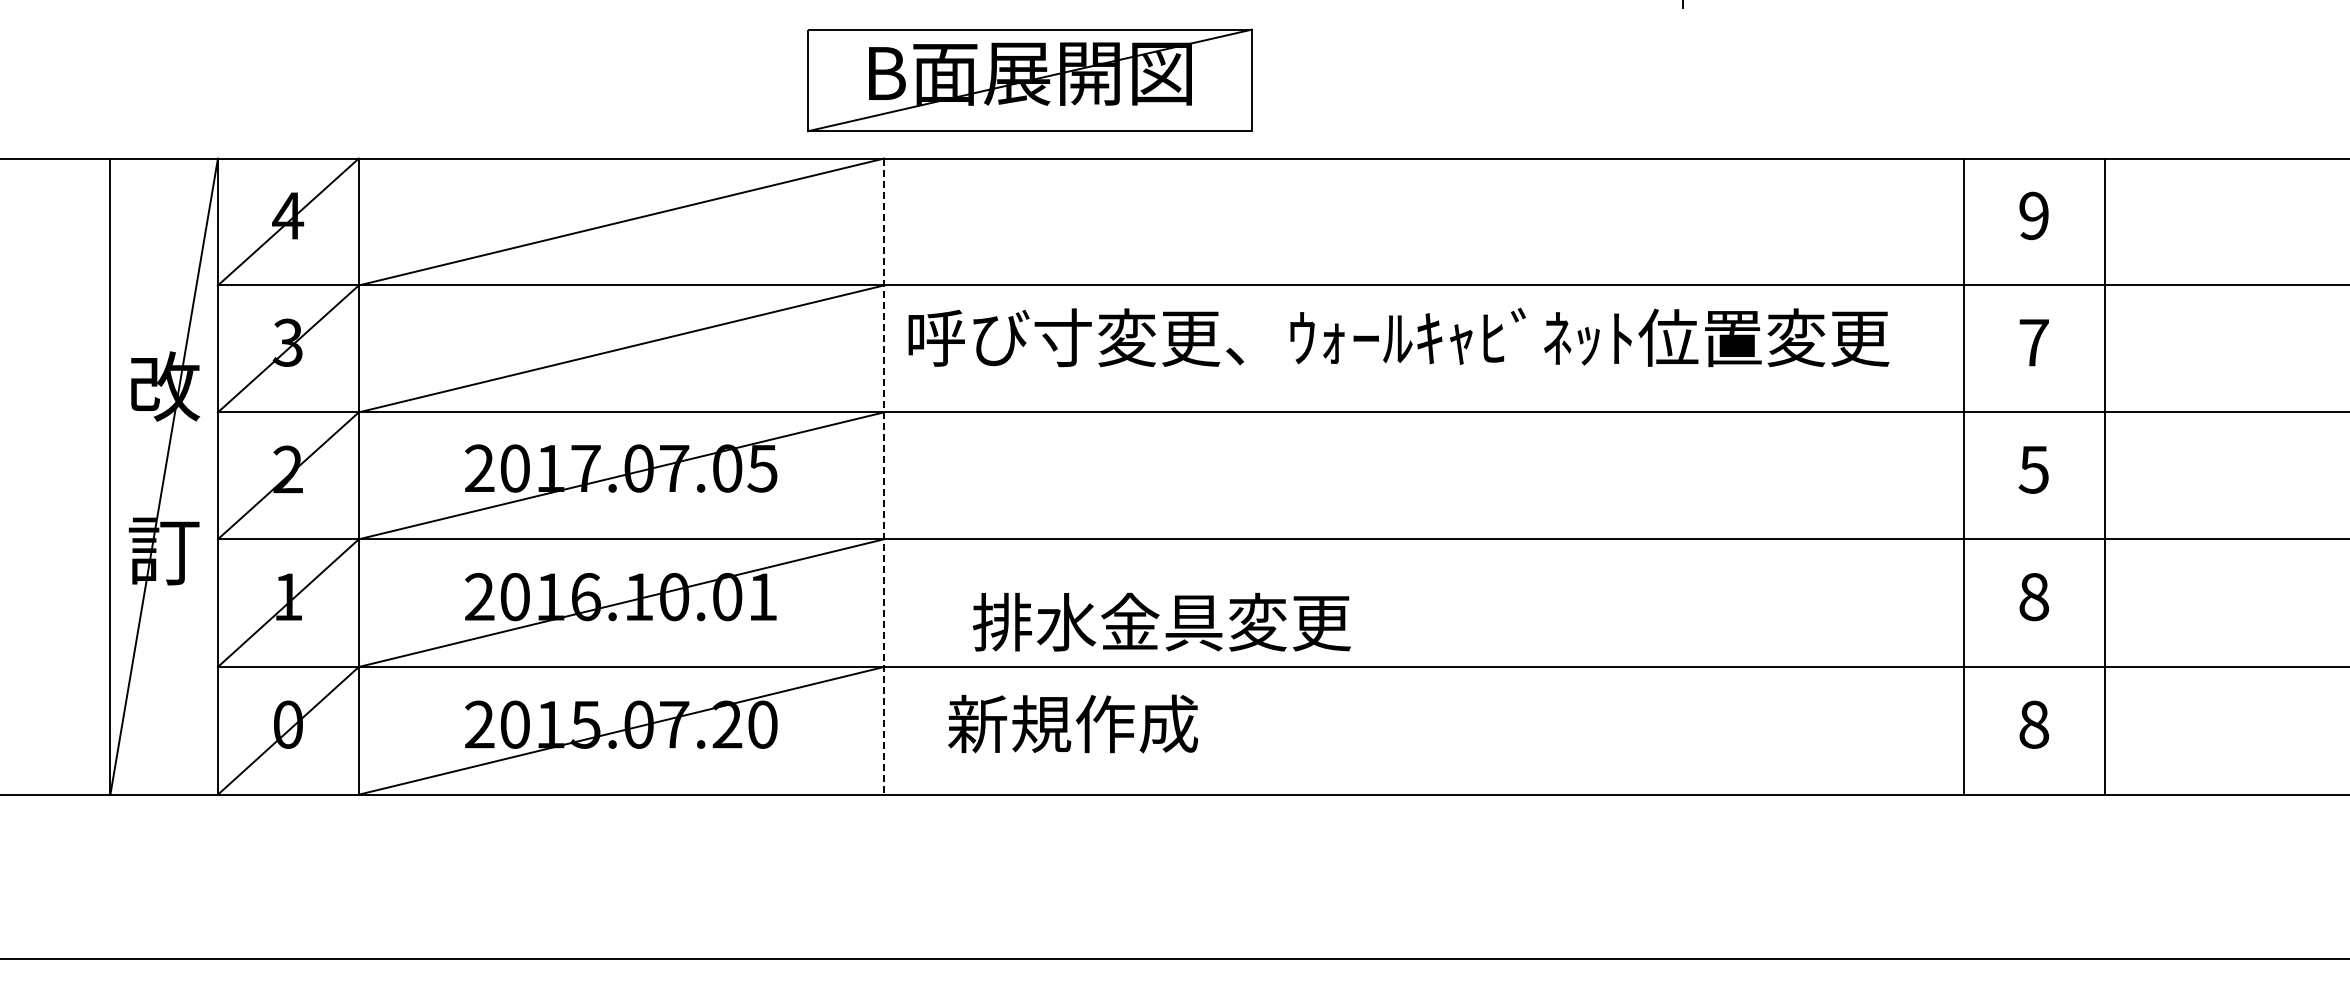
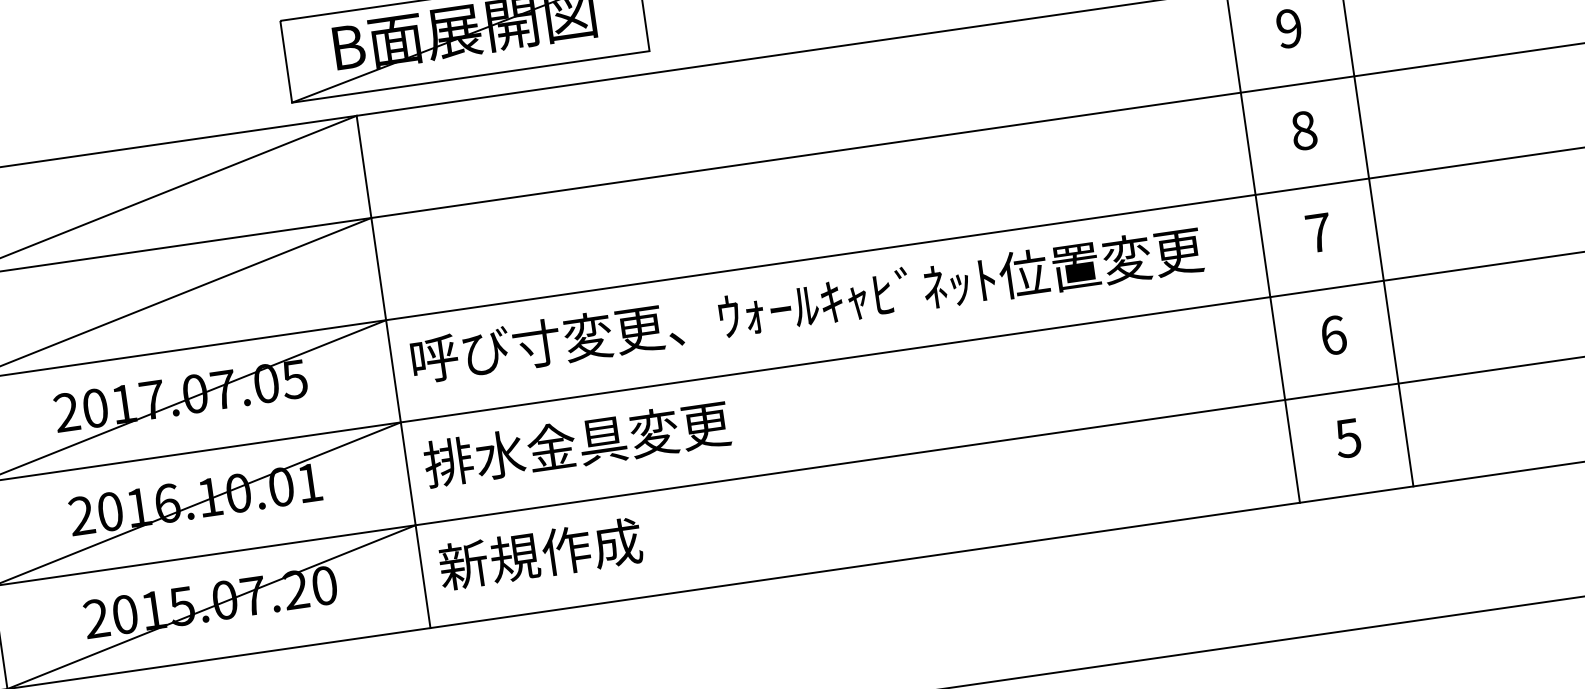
text: (1398, 337) -> (806, 304), moved
text: (2033, 342) -> (1303, 130), 7 -> 8
text: (2033, 469) -> (1318, 232), 5 -> 7
line: (884, 477) -> (393, 372), dashed -> solid
text: (2034, 596) -> (1333, 335), 8 -> 6
text: (1161, 621) -> (576, 443), moved
text: (1073, 723) -> (540, 553), moved
text: (2033, 724) -> (1347, 438), 8 -> 5

